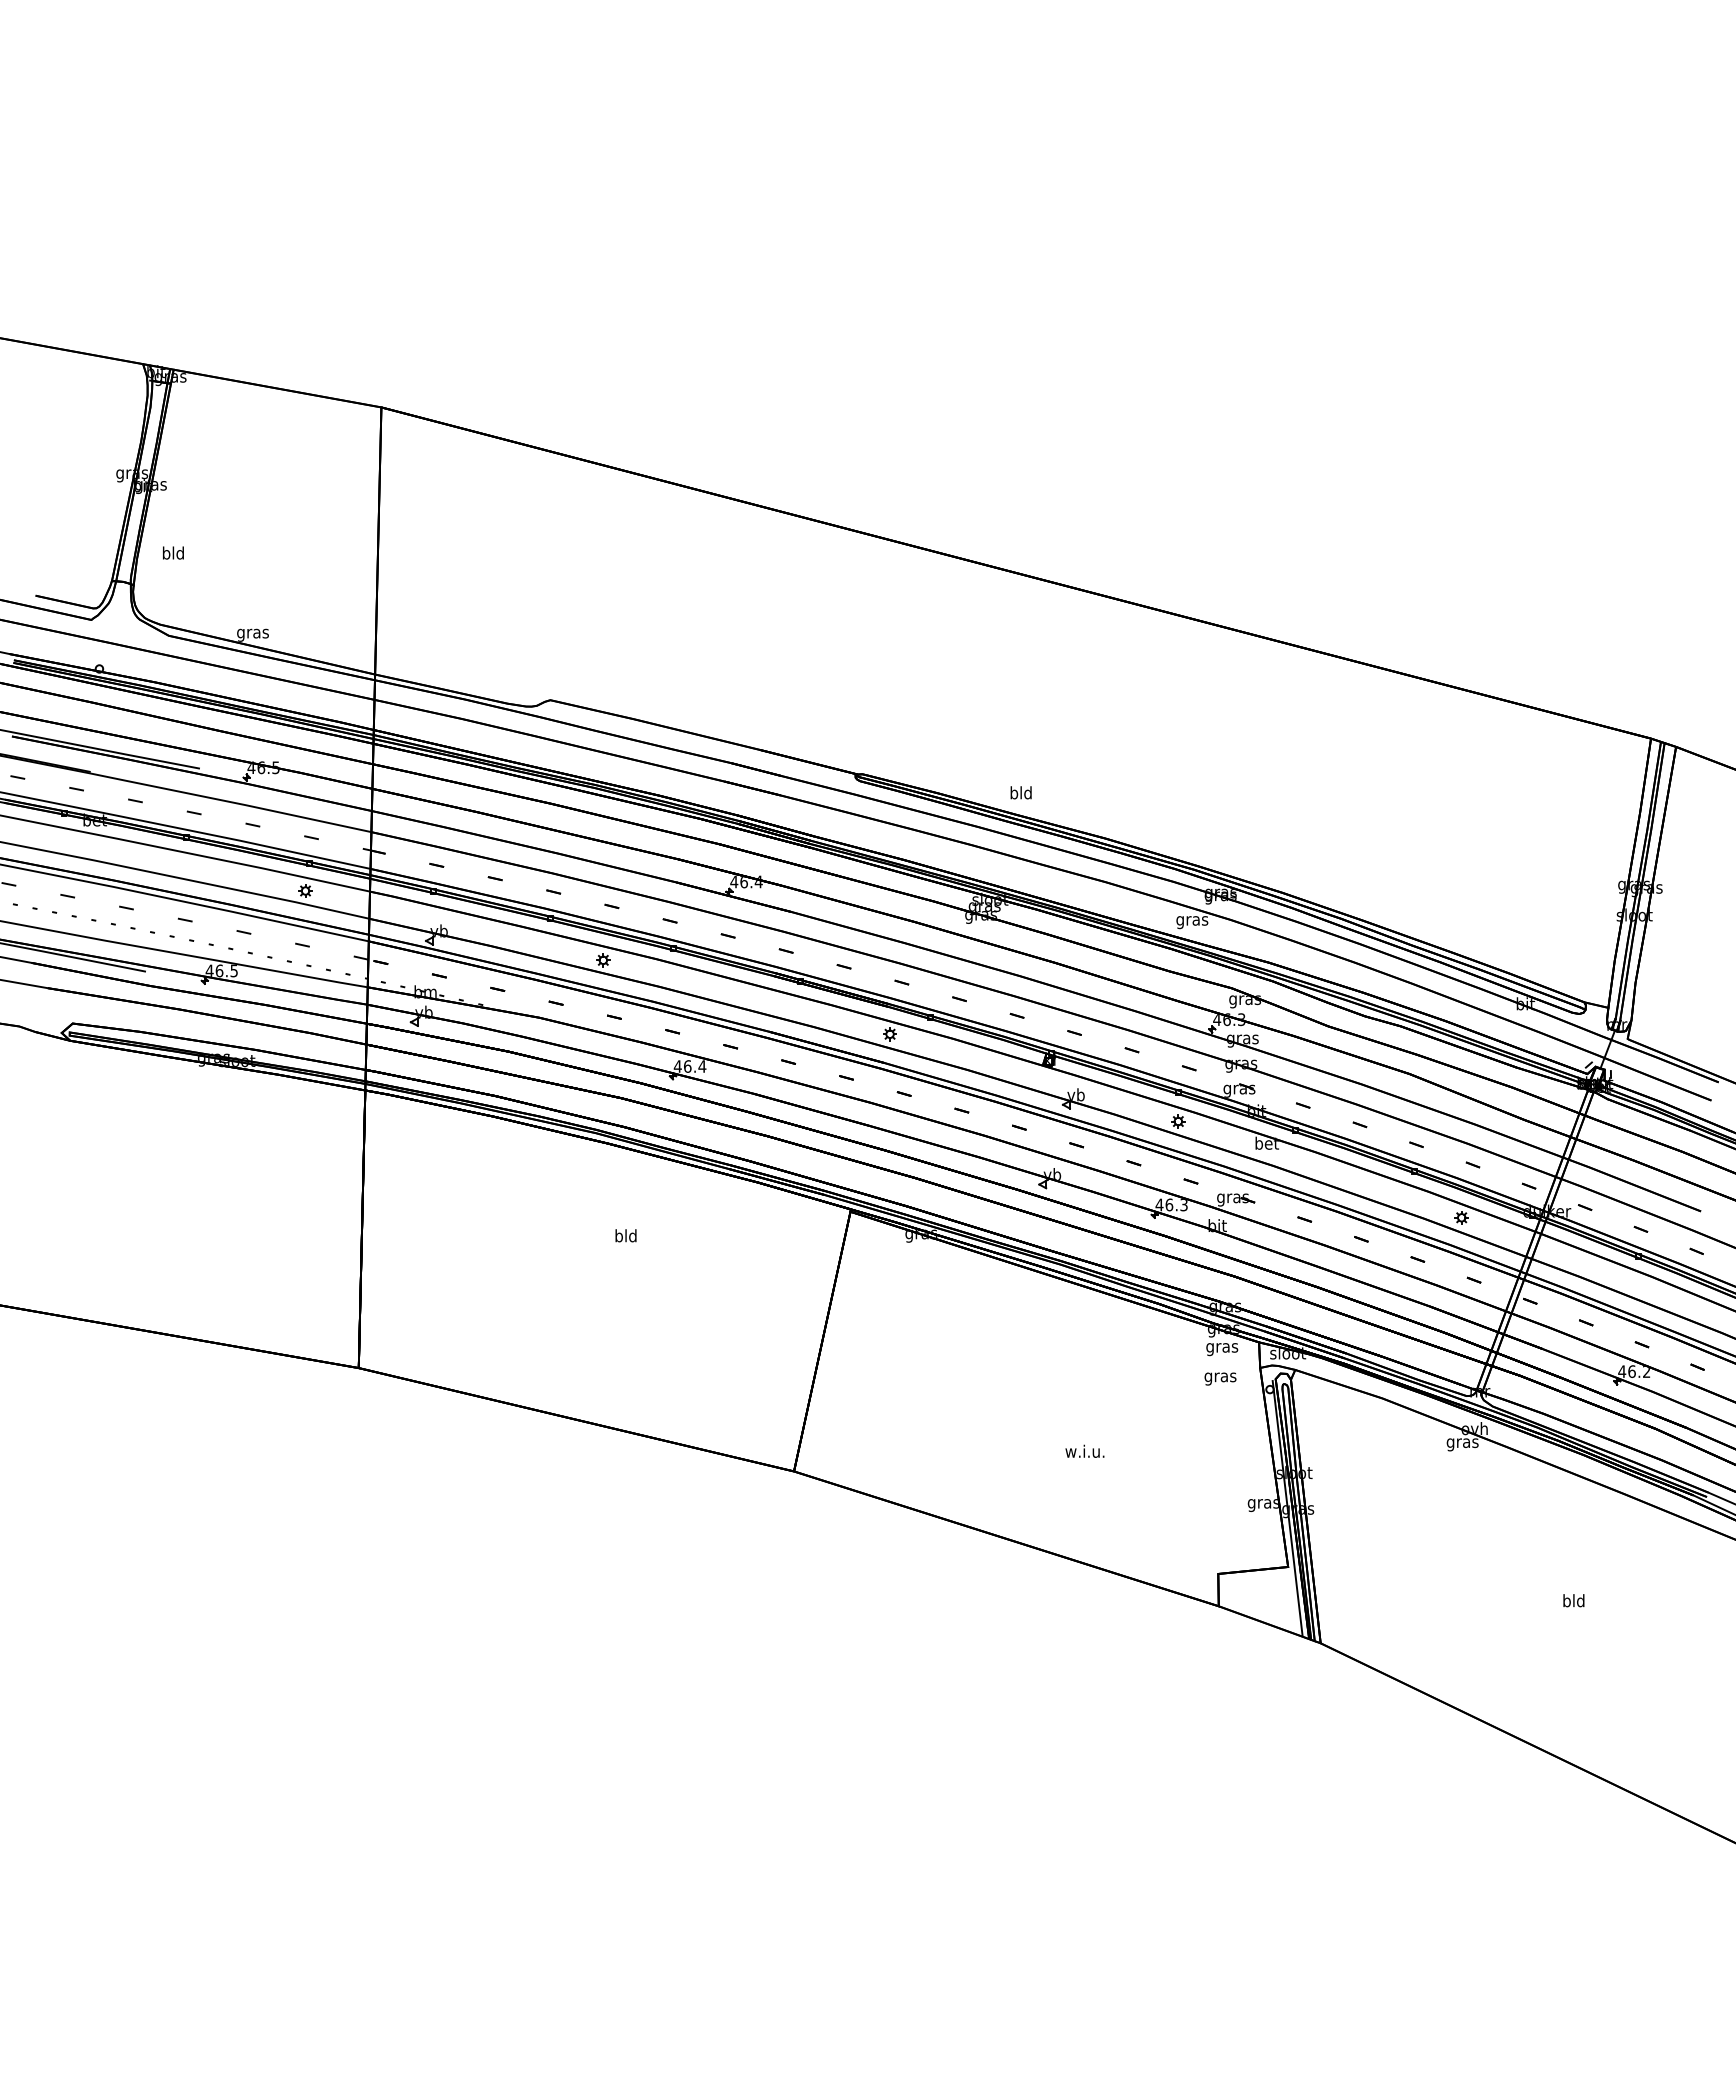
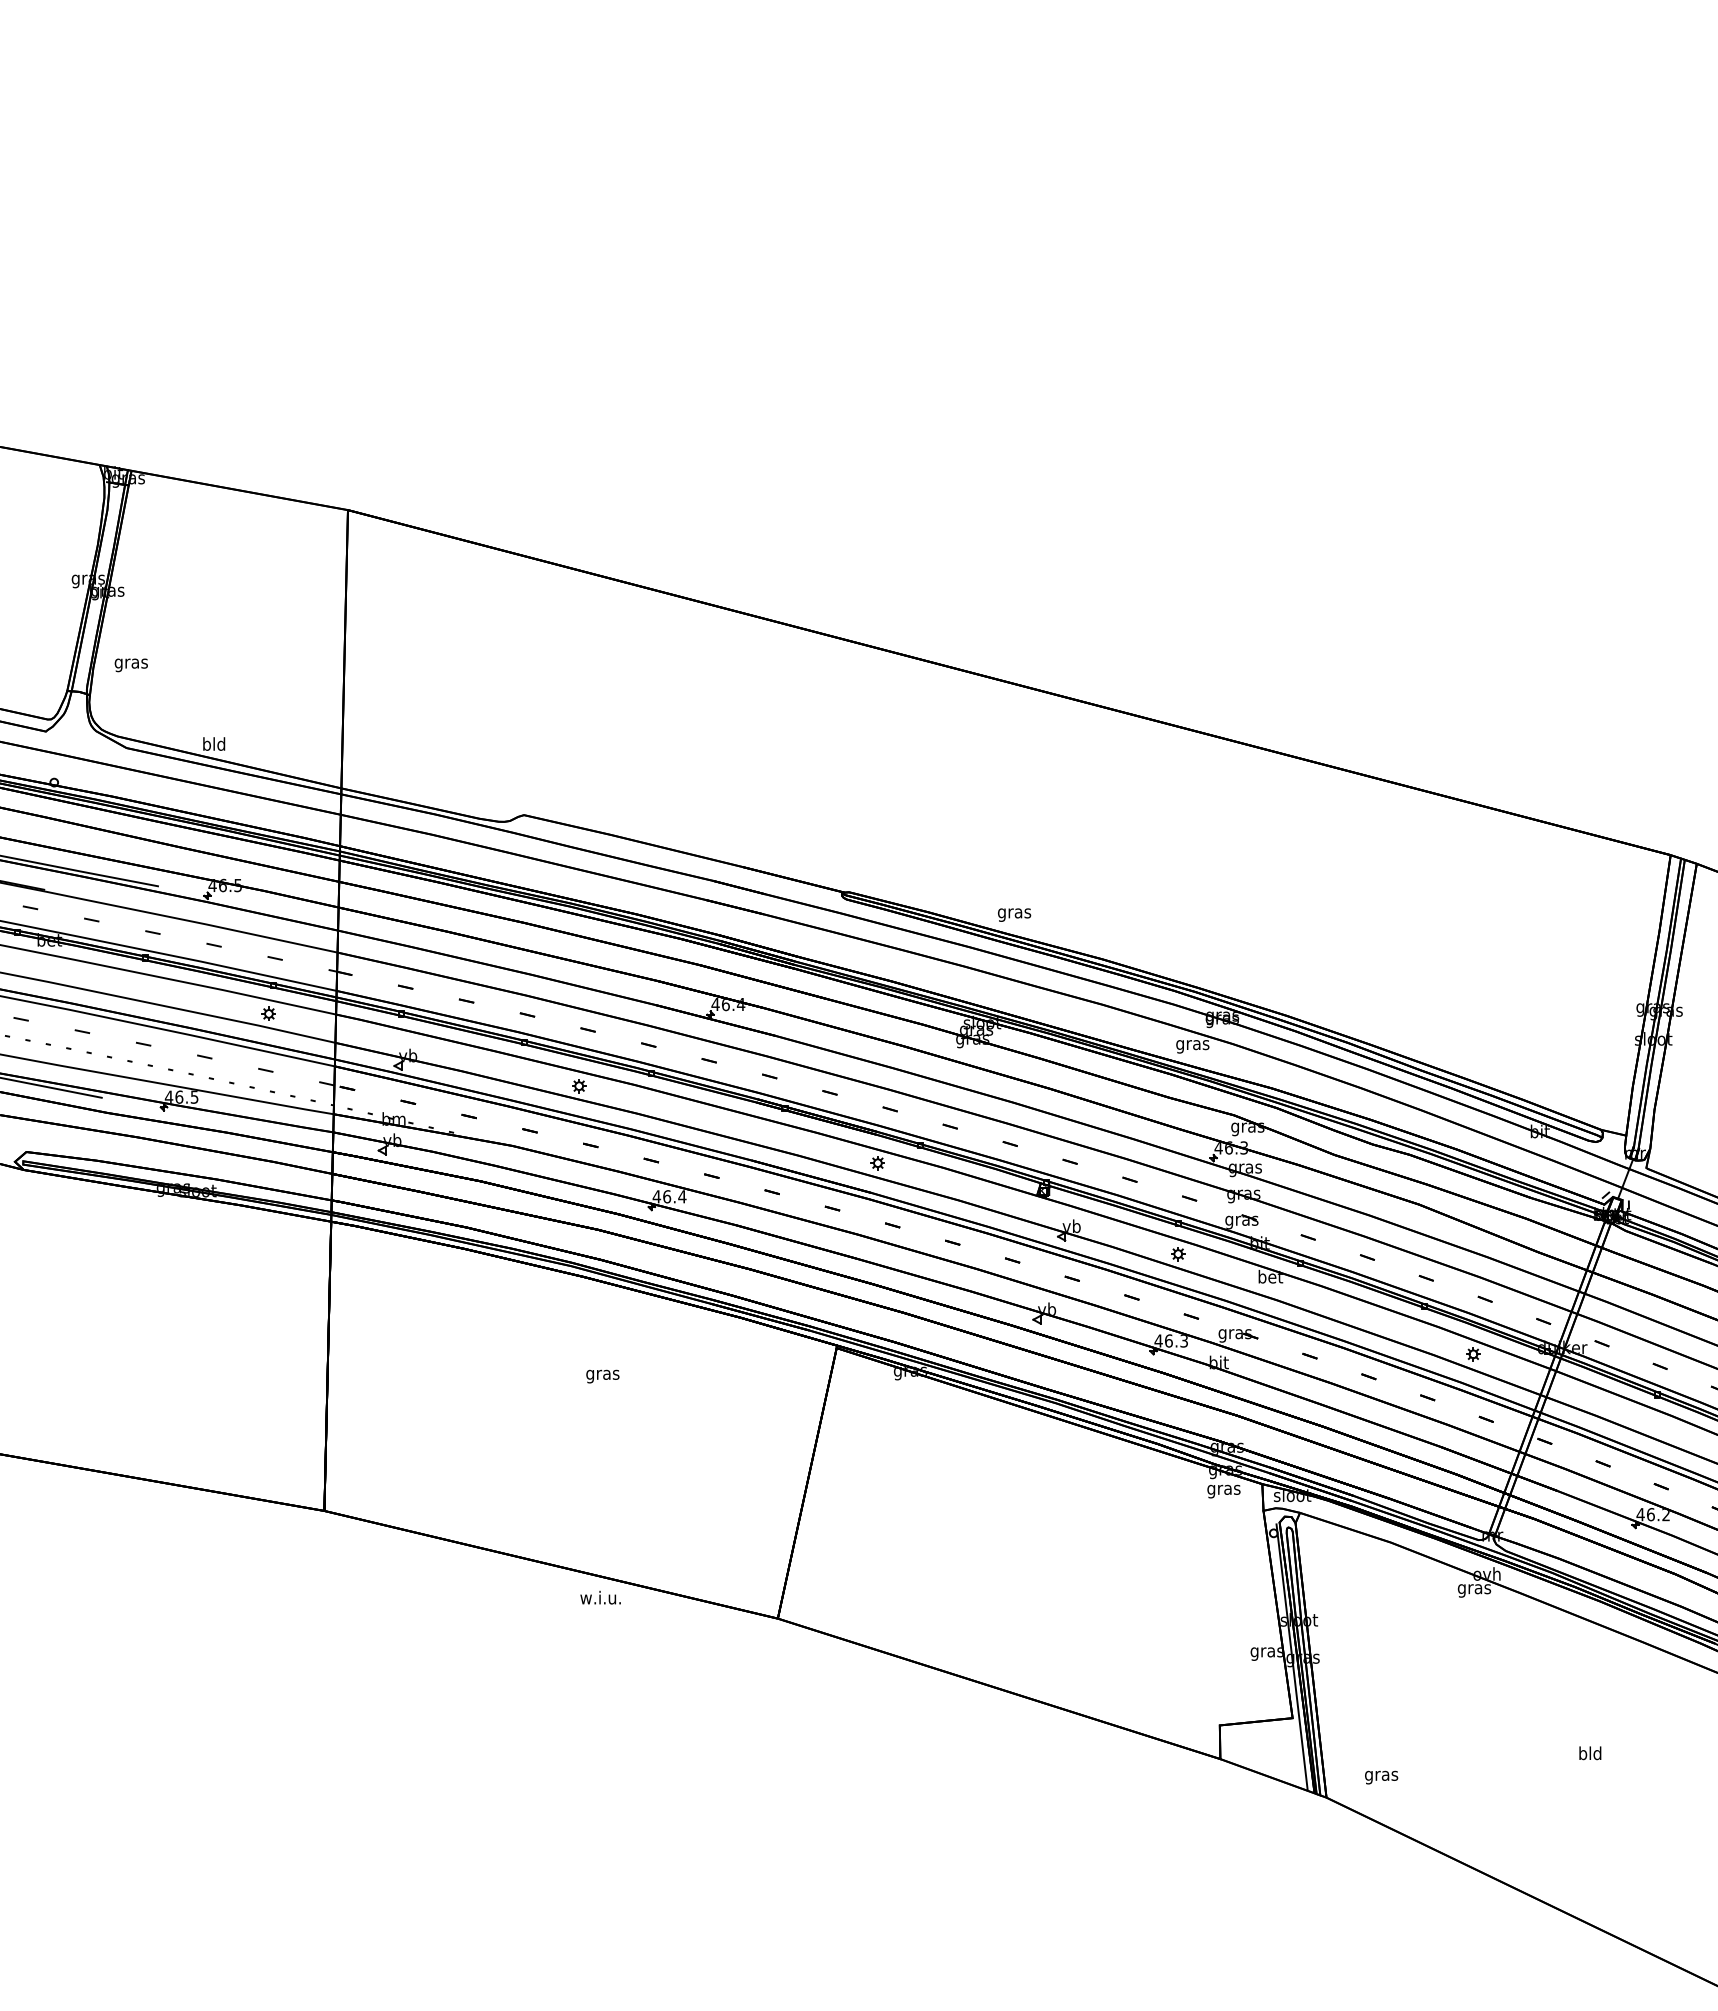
text: (173, 554) -> (131, 663), bld -> gras
text: (252, 633) -> (213, 745), gras -> bld
text: (1021, 794) -> (1014, 913), bld -> gras
text: (625, 1237) -> (602, 1374), bld -> gras
text: (1220, 1378) -> (1381, 1777), moved
text: (1084, 1450) -> (600, 1596), moved

